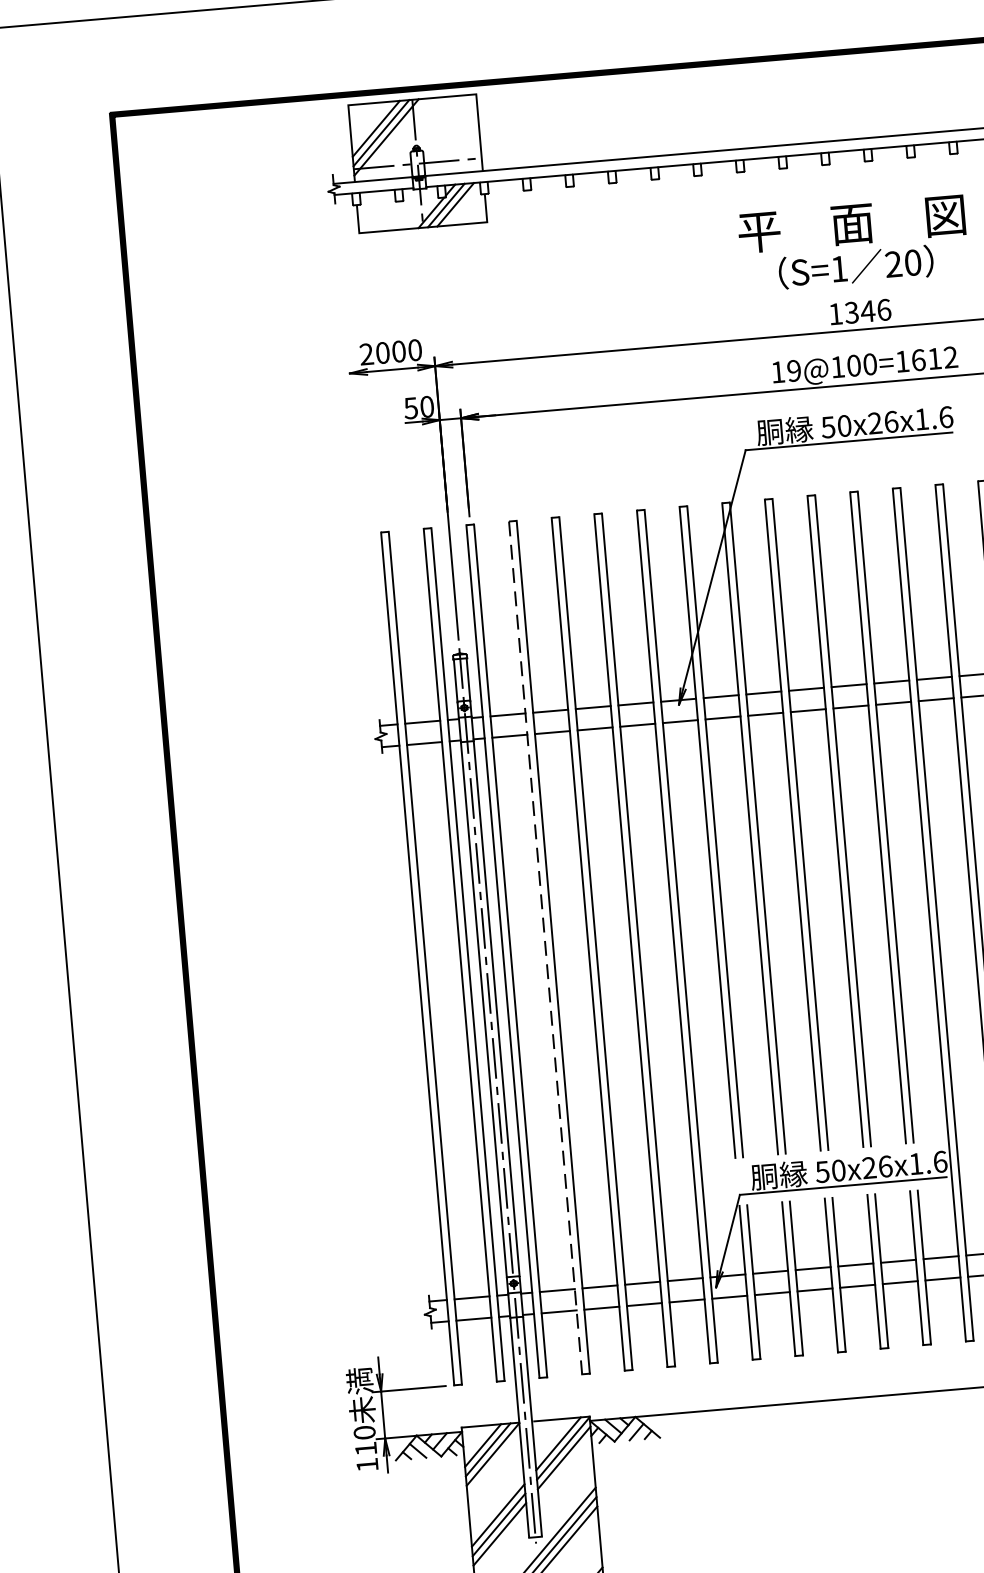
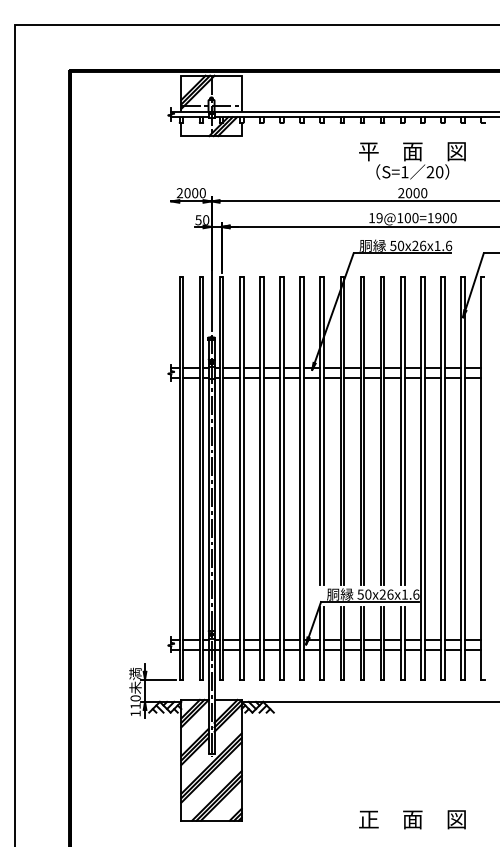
text: (859, 312) -> (412, 193), 1346 -> 2000
text: (933, 359) -> (445, 218), 19@100=1612 -> 19@100=1900
line: (544, 950) -> (239, 479), dashed -> solid

